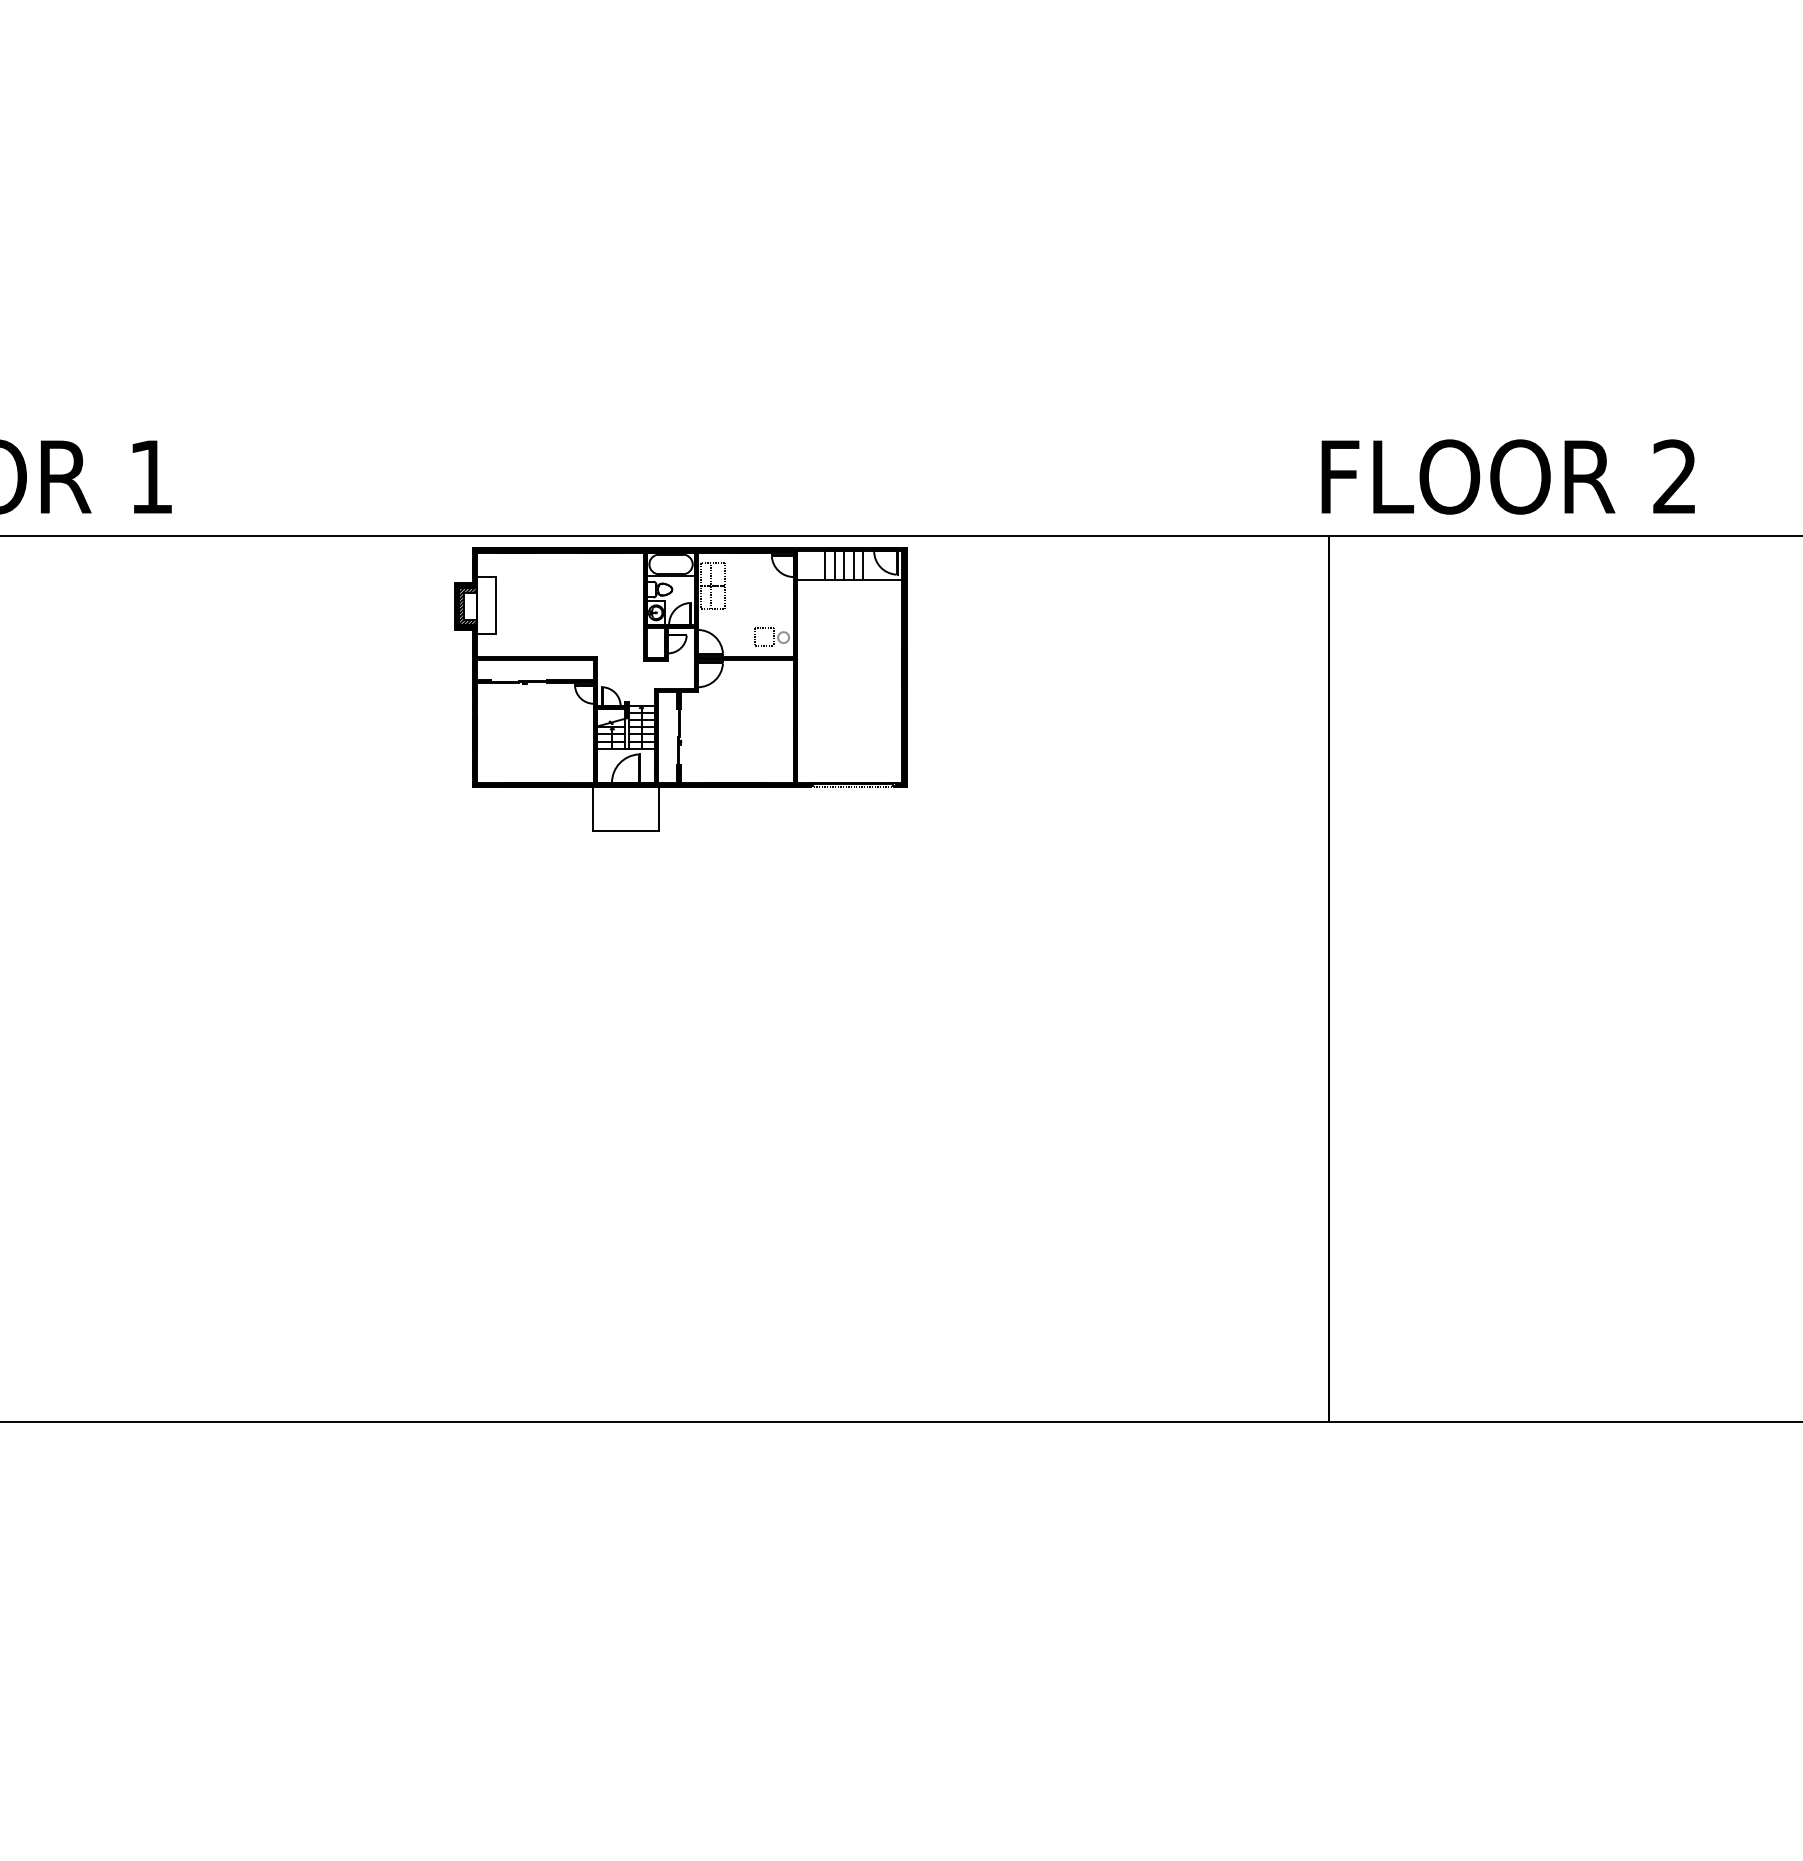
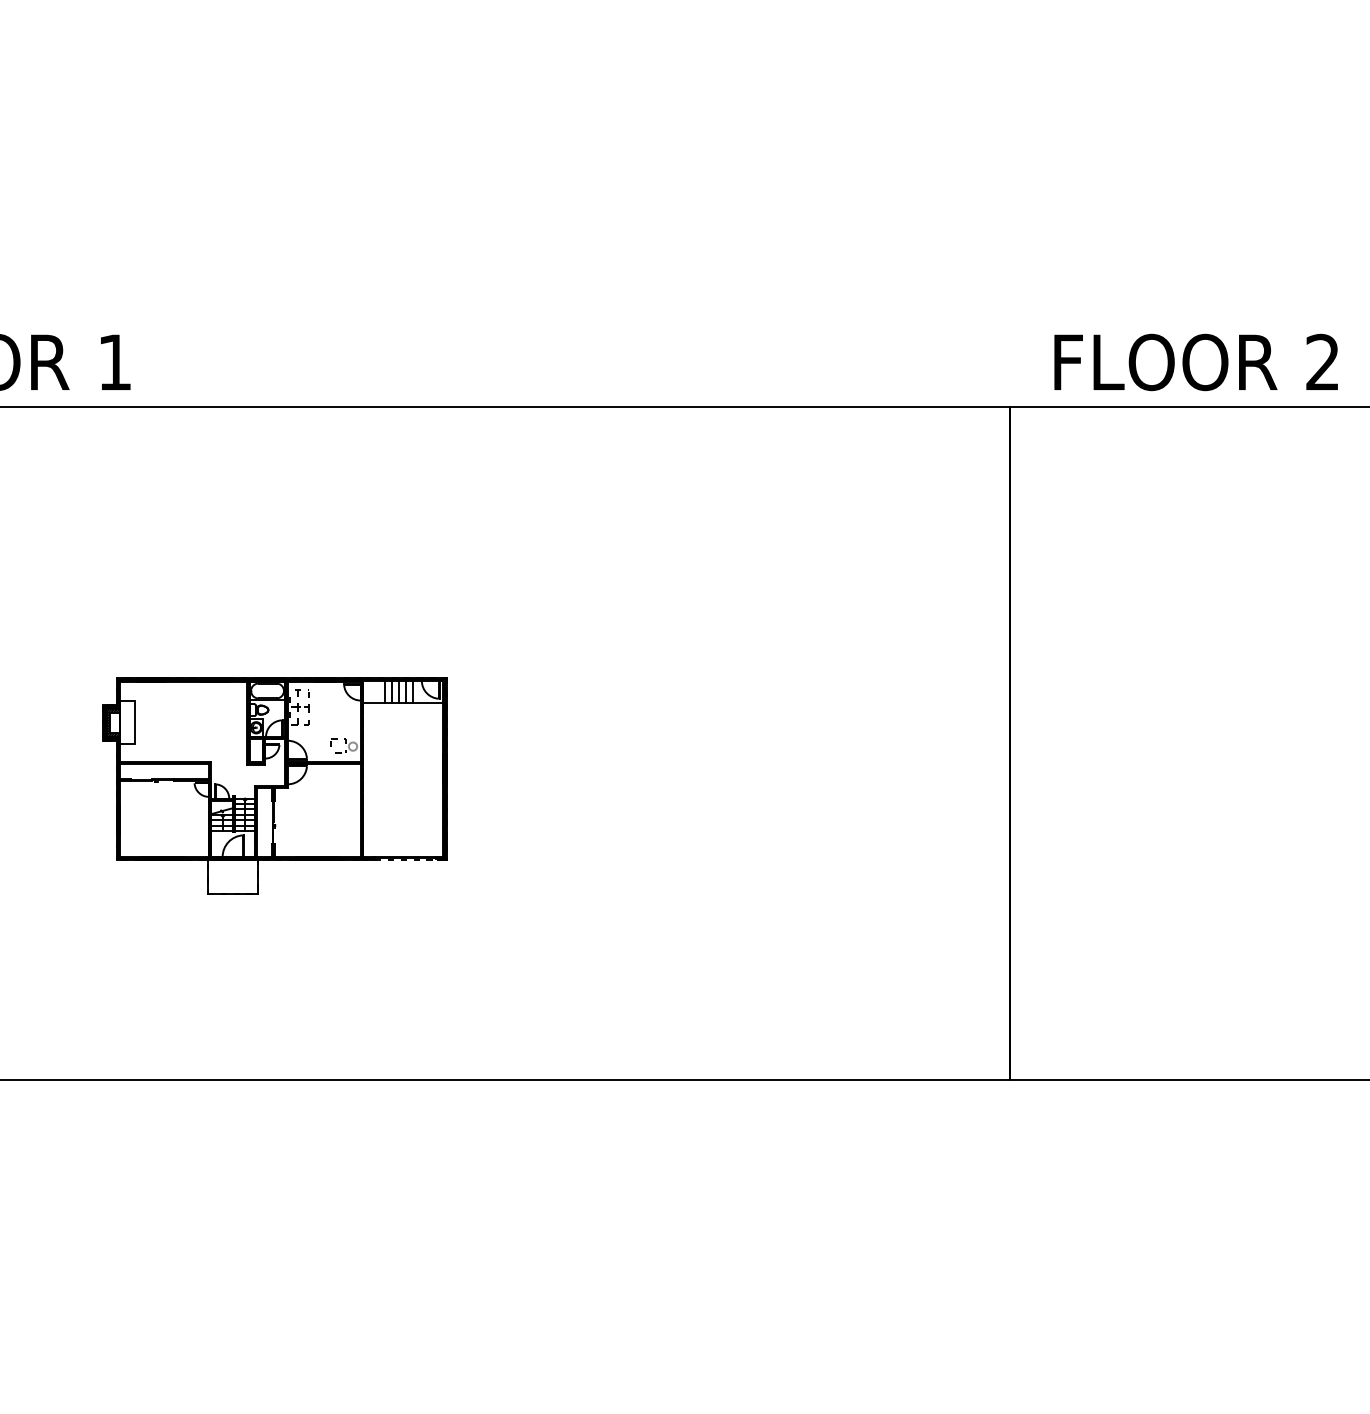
text: (1507, 476) -> (1195, 362), moved
part: (680, 689) -> (274, 786), moved

